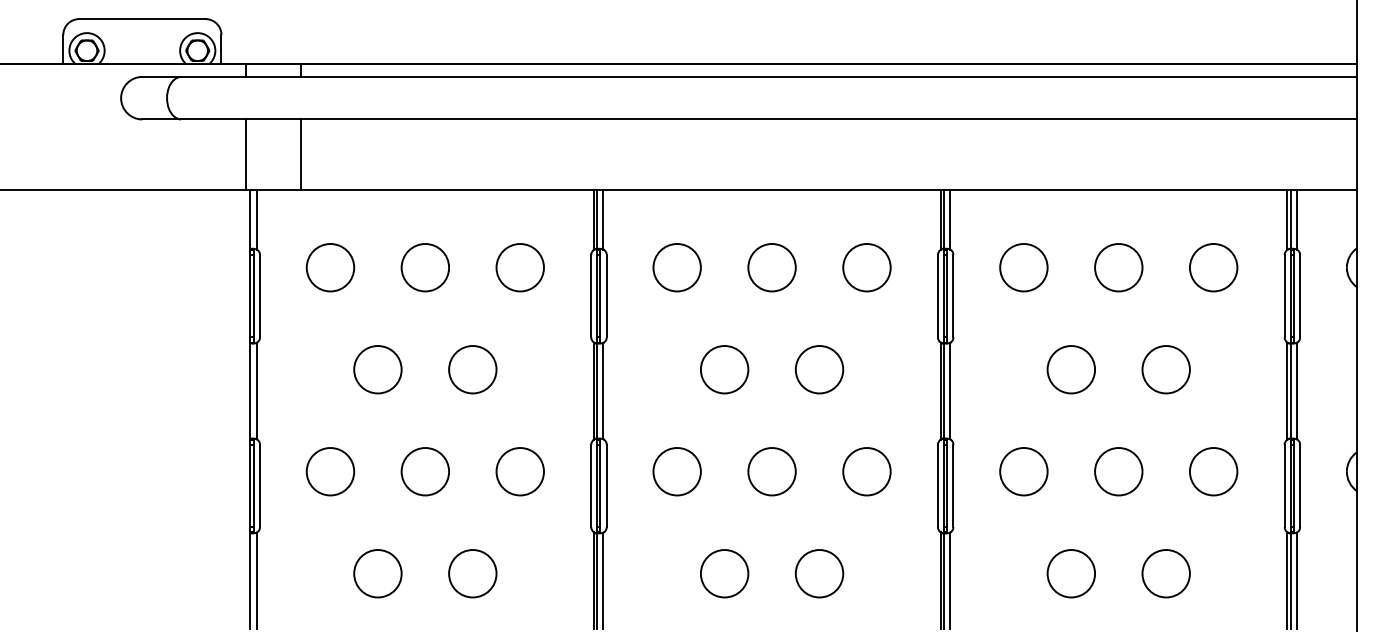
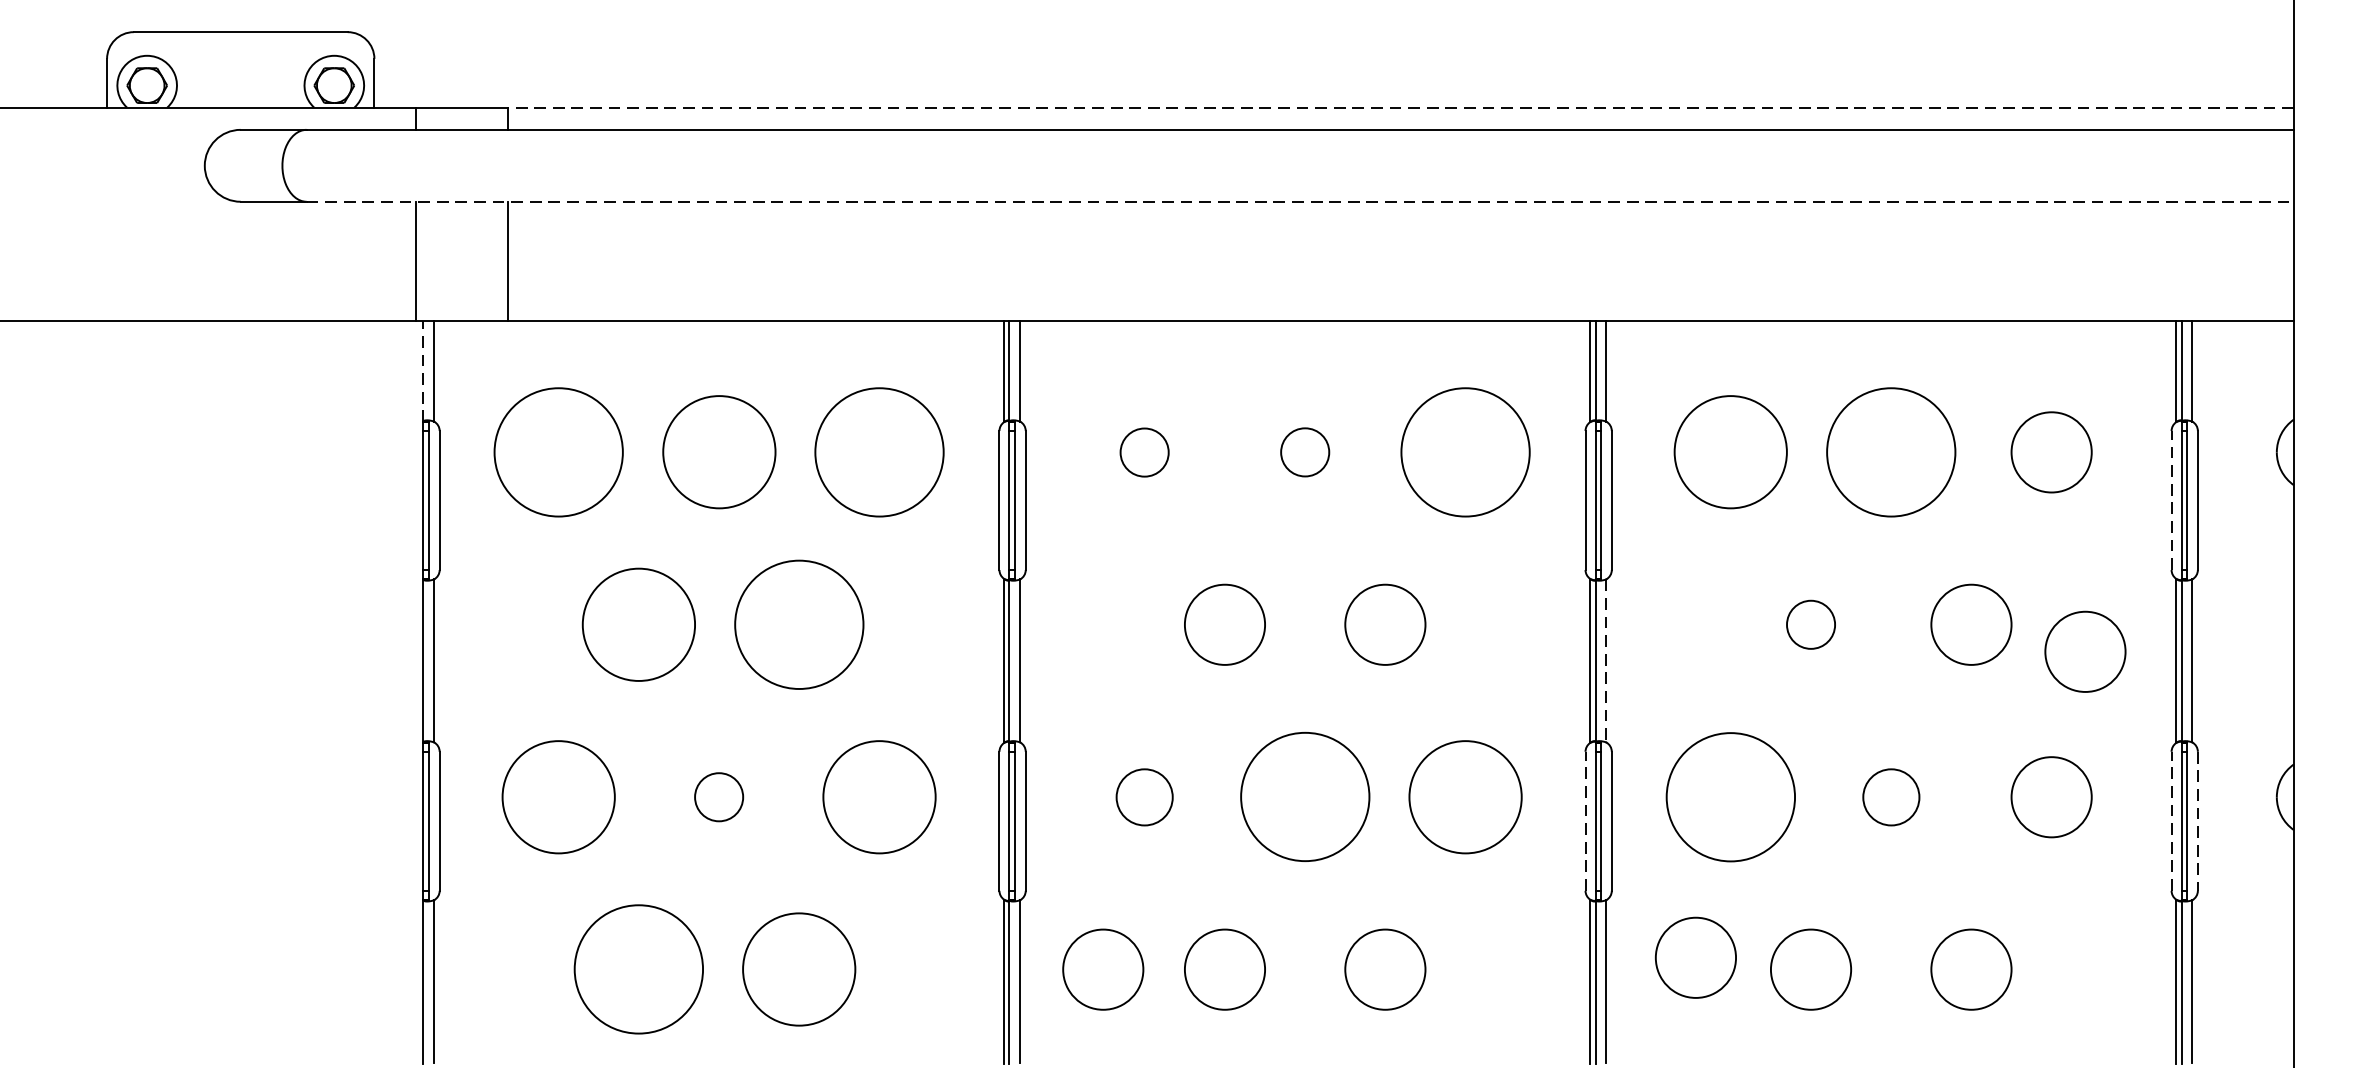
line: (828, 63) -> (1400, 107), solid -> dashed
line: (769, 119) -> (1300, 201), solid -> dashed
line: (250, 220) -> (423, 372), solid -> dashed
circle: (330, 267) -> (558, 452), size x1.6
circle: (424, 267) -> (717, 452), size x1.4
circle: (519, 267) -> (878, 452), size x1.6
circle: (676, 267) -> (1143, 452), size x0.6
circle: (771, 267) -> (1304, 452), size x0.6
circle: (866, 267) -> (1464, 452), size x1.6
circle: (1023, 267) -> (1730, 452), size x1.4
circle: (1118, 267) -> (1890, 452), size x1.6
line: (1284, 295) -> (2171, 499), solid -> dashed
circle: (377, 369) -> (638, 624), size x1.4
circle: (472, 369) -> (798, 624), size x1.6
circle: (1071, 369) -> (1811, 624), size x0.6
circle: (1233, 385) -> (2085, 651), added
line: (950, 391) -> (1606, 661), solid -> dashed
circle: (330, 471) -> (558, 796), size x1.4
circle: (425, 471) -> (719, 796), size x0.6
circle: (519, 471) -> (878, 796), size x1.4
circle: (676, 471) -> (1143, 796), size x0.7
circle: (771, 471) -> (1304, 796), size x1.6
circle: (866, 471) -> (1464, 796), size x1.4
circle: (1023, 471) -> (1730, 796), size x1.6
circle: (1118, 471) -> (1890, 796), size x0.7
line: (937, 485) -> (1584, 820), solid -> dashed
line: (1284, 485) -> (2171, 820), solid -> dashed
line: (1300, 486) -> (2198, 822), solid -> dashed
circle: (1002, 566) -> (1694, 957), added
circle: (377, 573) -> (638, 969), size x1.6
circle: (472, 573) -> (798, 969), size x1.4
circle: (652, 573) -> (1103, 969), added

